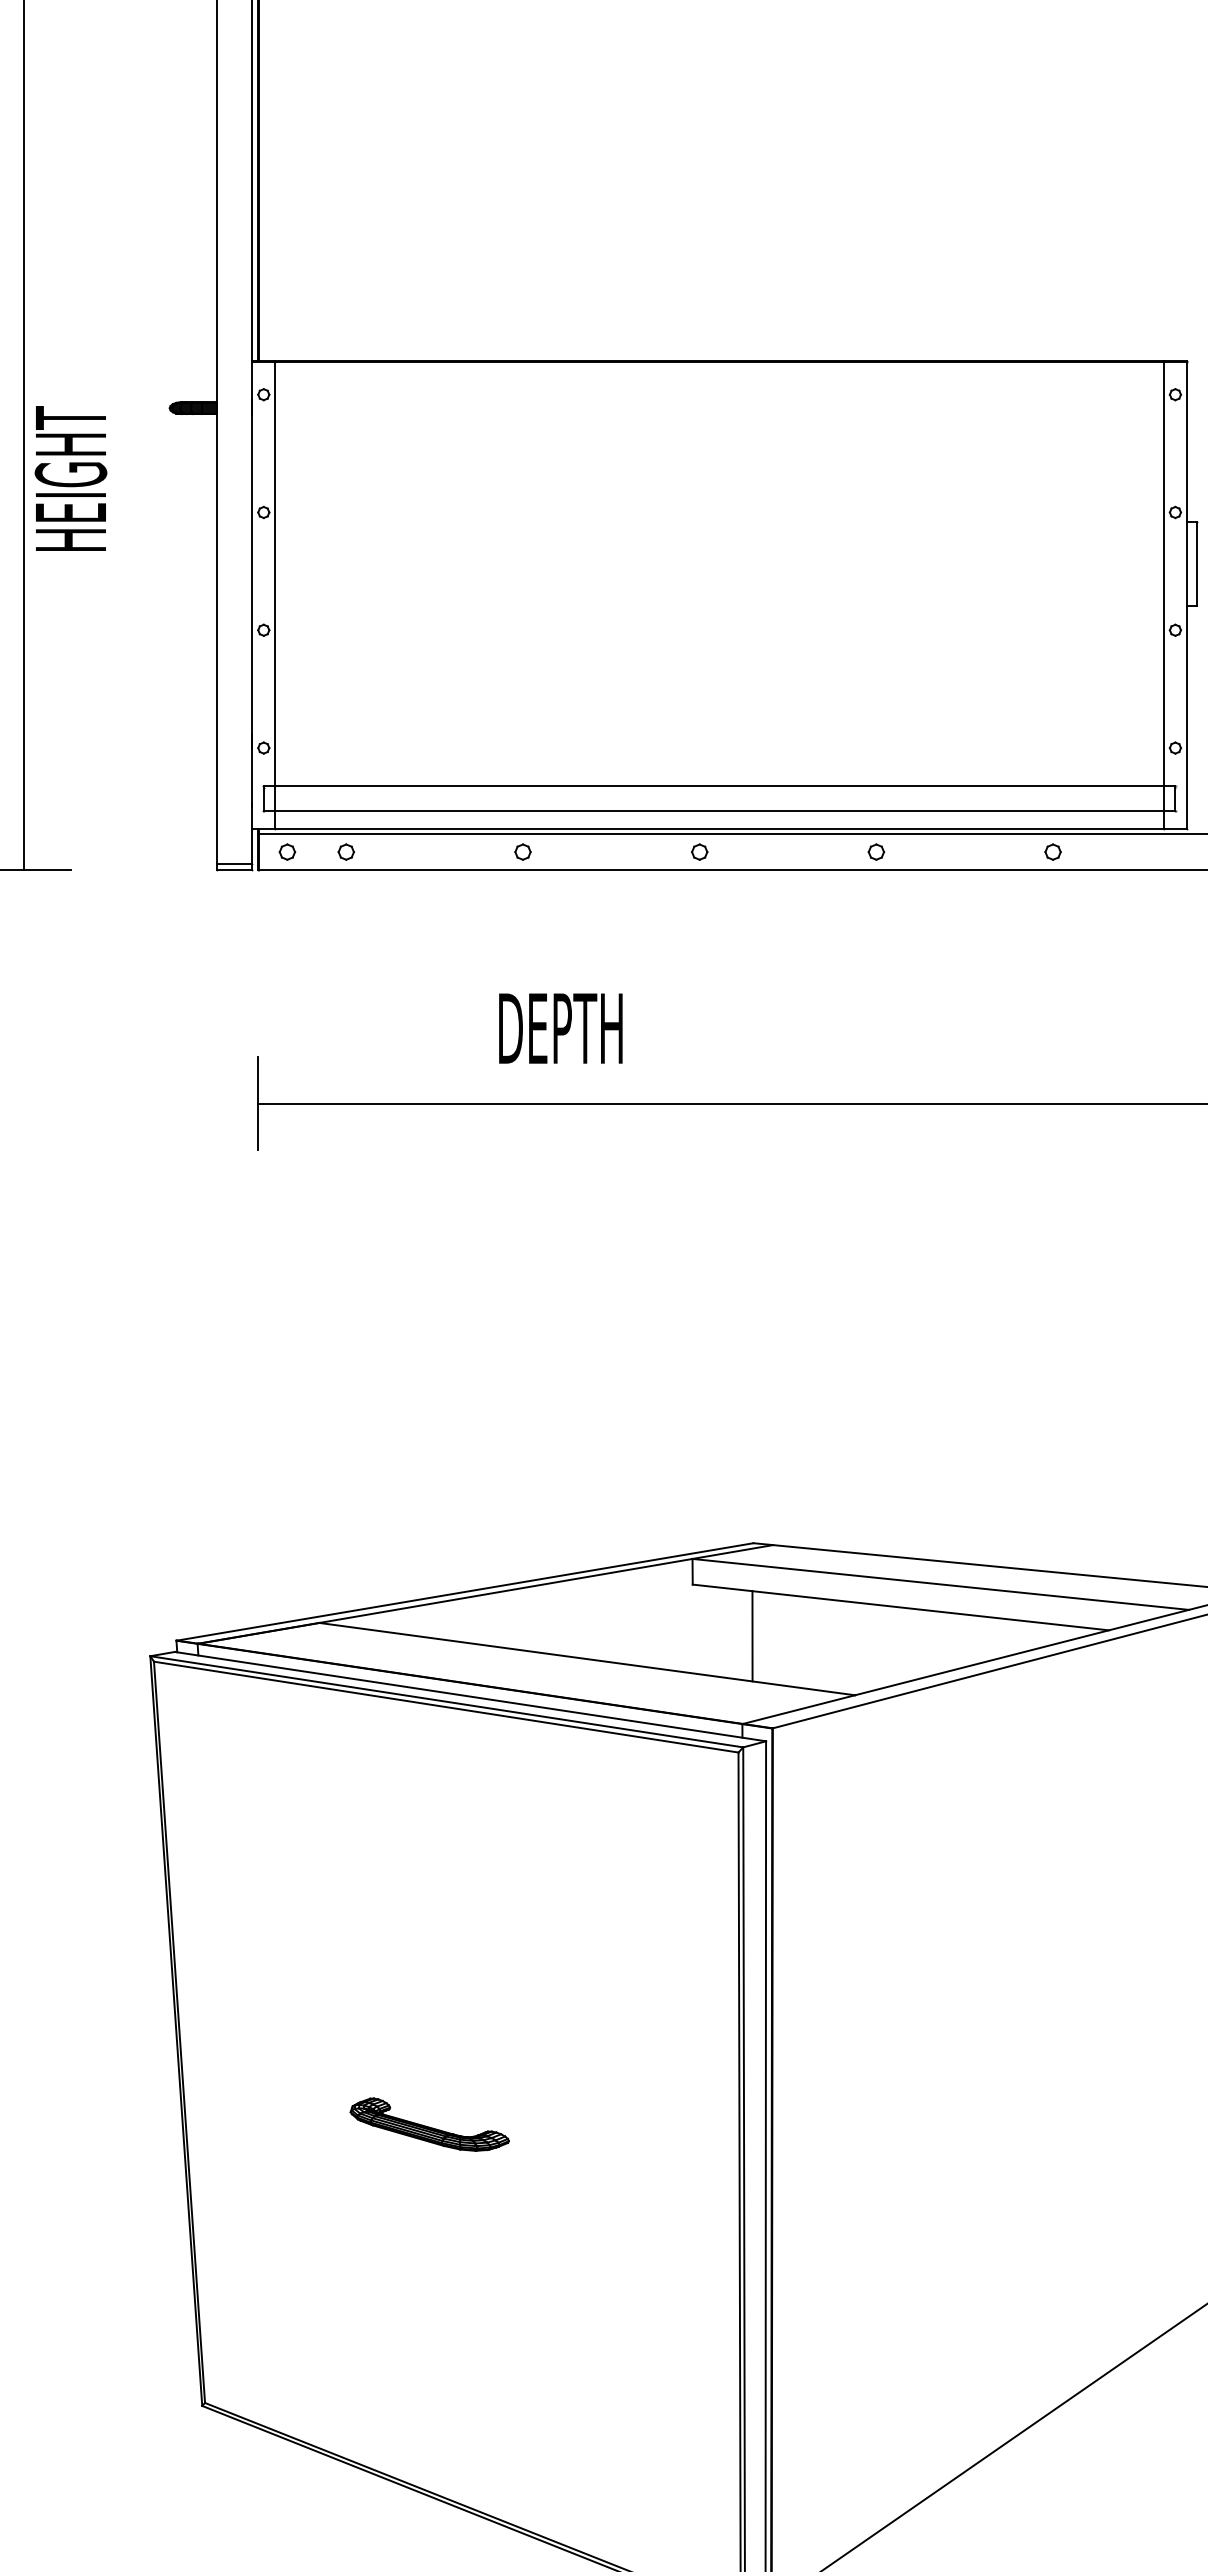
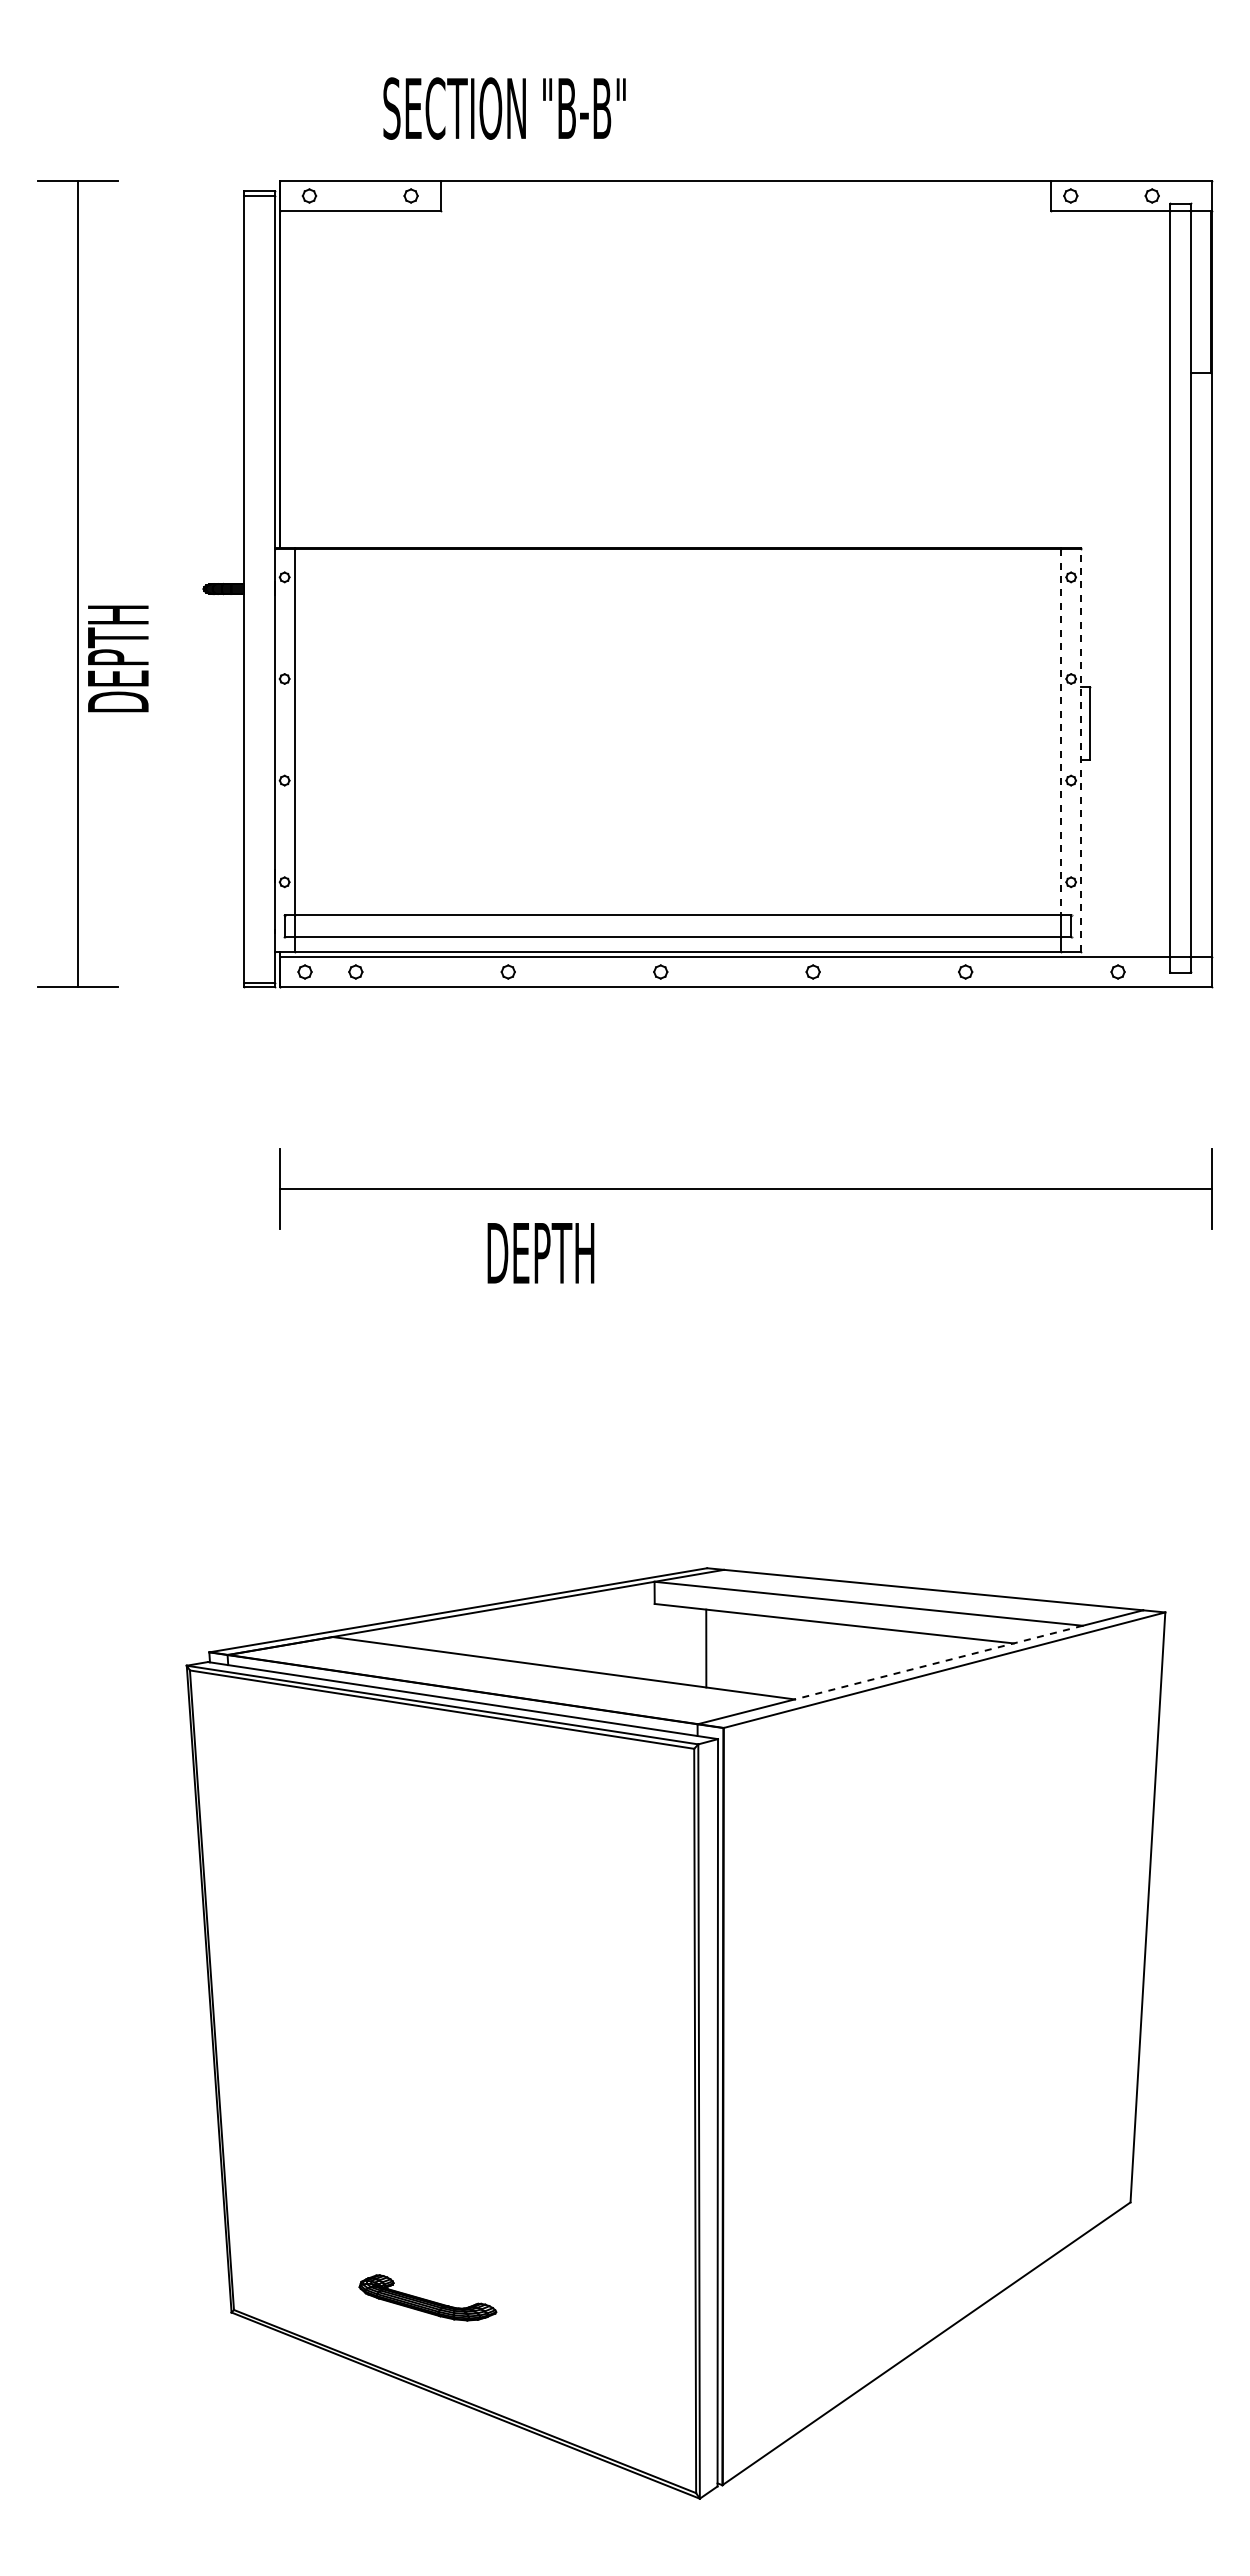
text: (71, 475) -> (118, 647), HEIGHT -> DEPTH
line: (1164, 574) -> (1061, 732), solid -> dashed
line: (1187, 594) -> (1081, 749), solid -> dashed
text: (560, 1028) -> (540, 1253), moved
line: (1021, 1652) -> (938, 1662), solid -> dashed
part: (429, 2124) -> (427, 2297), moved

